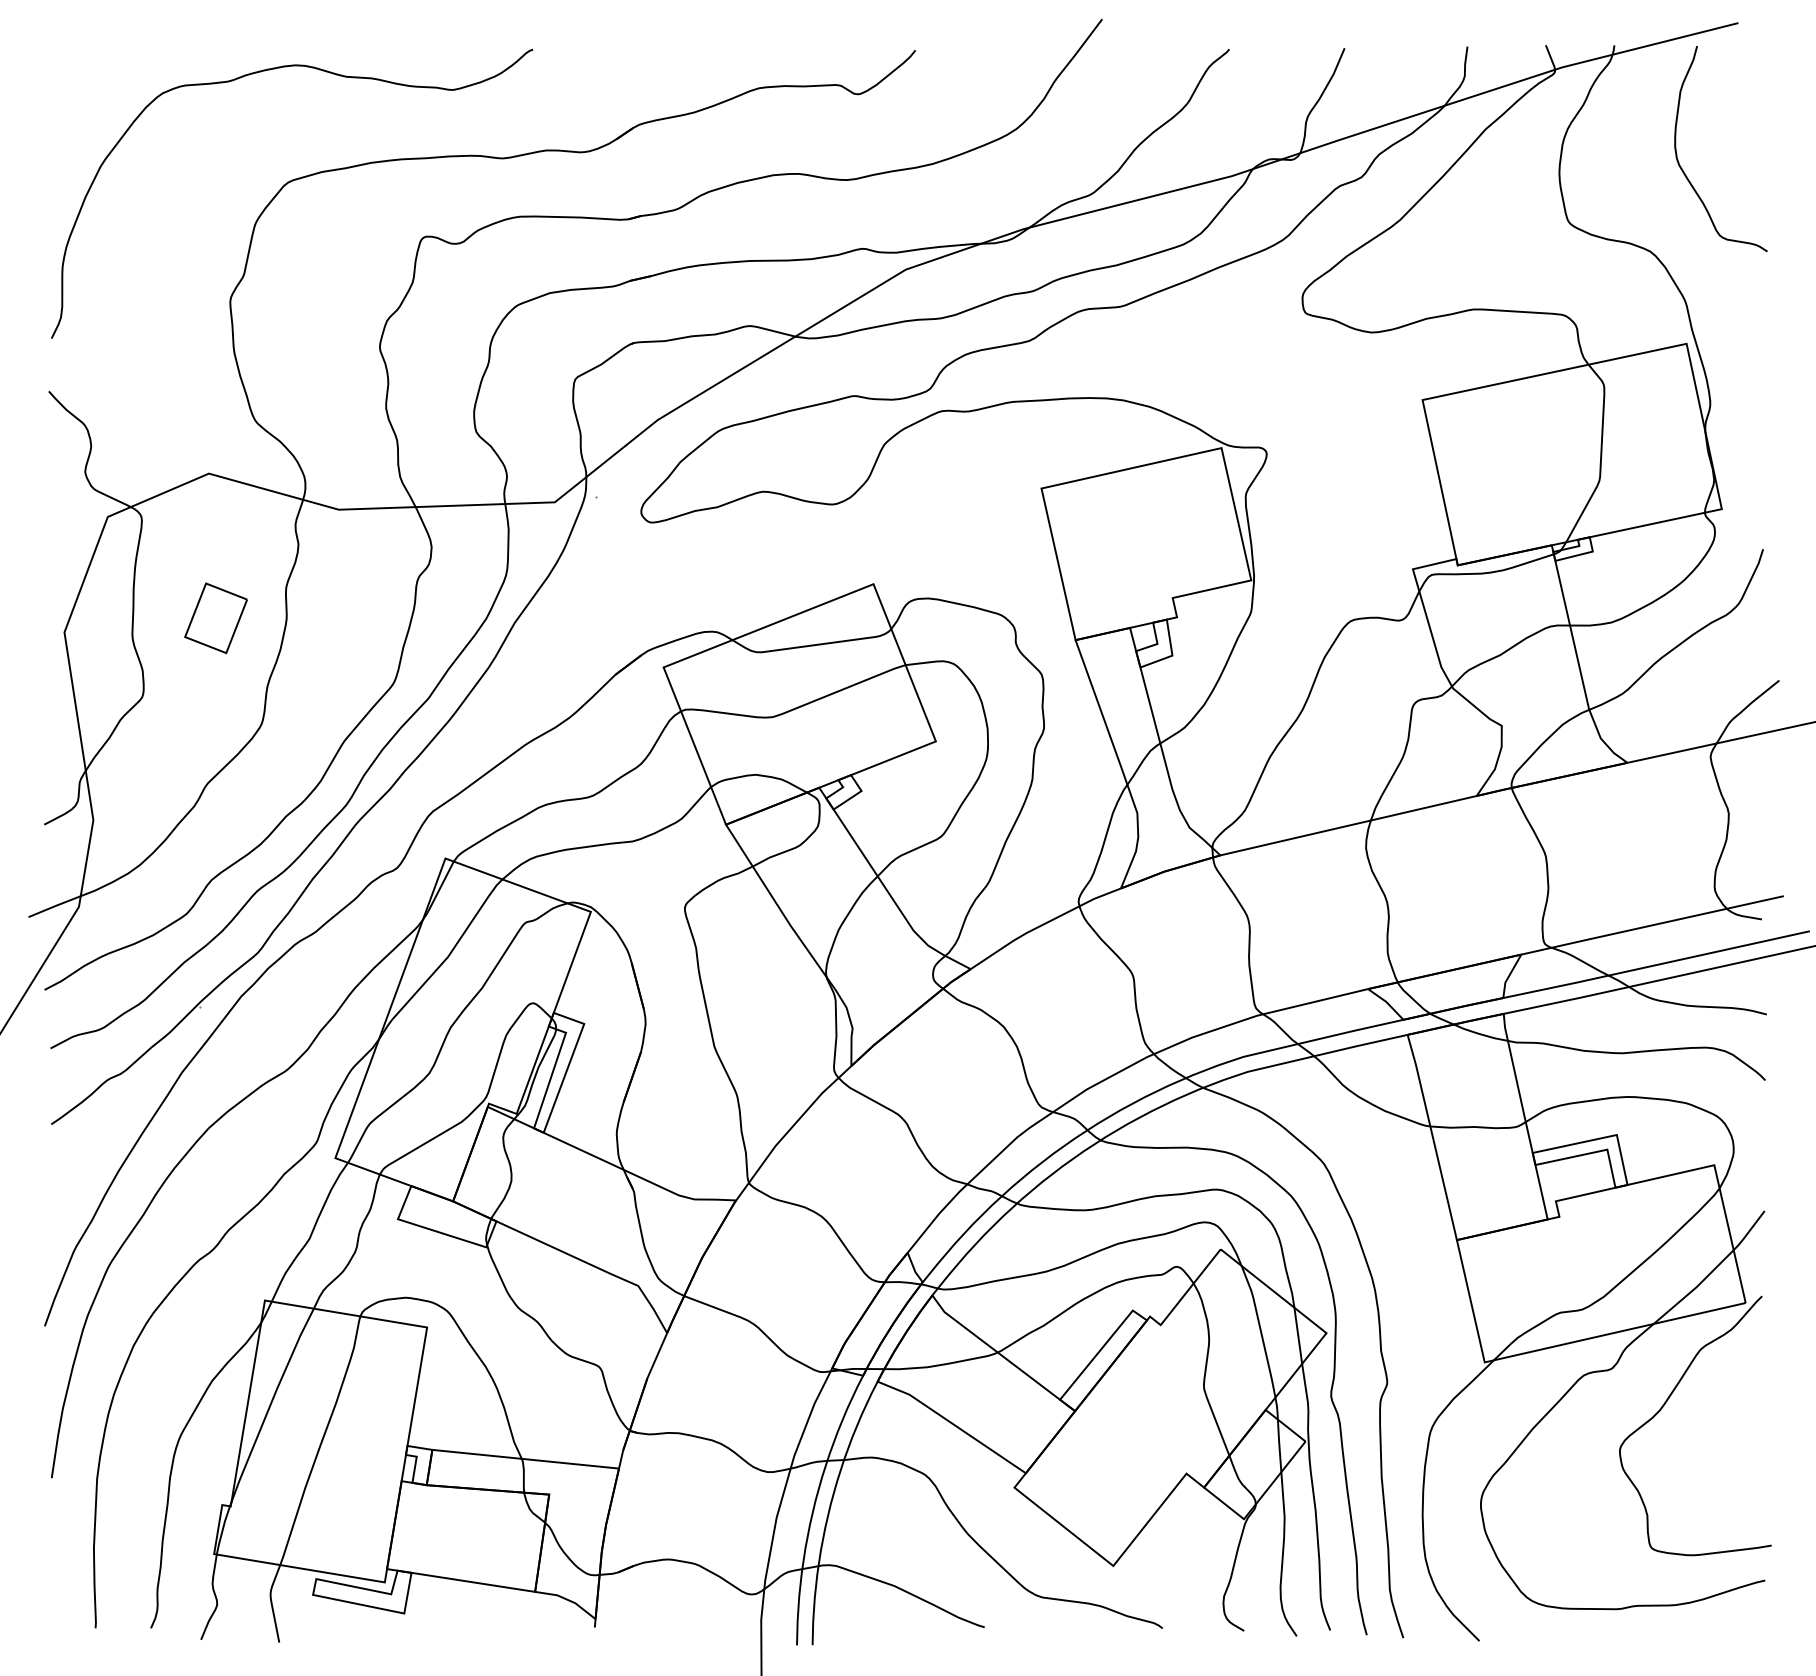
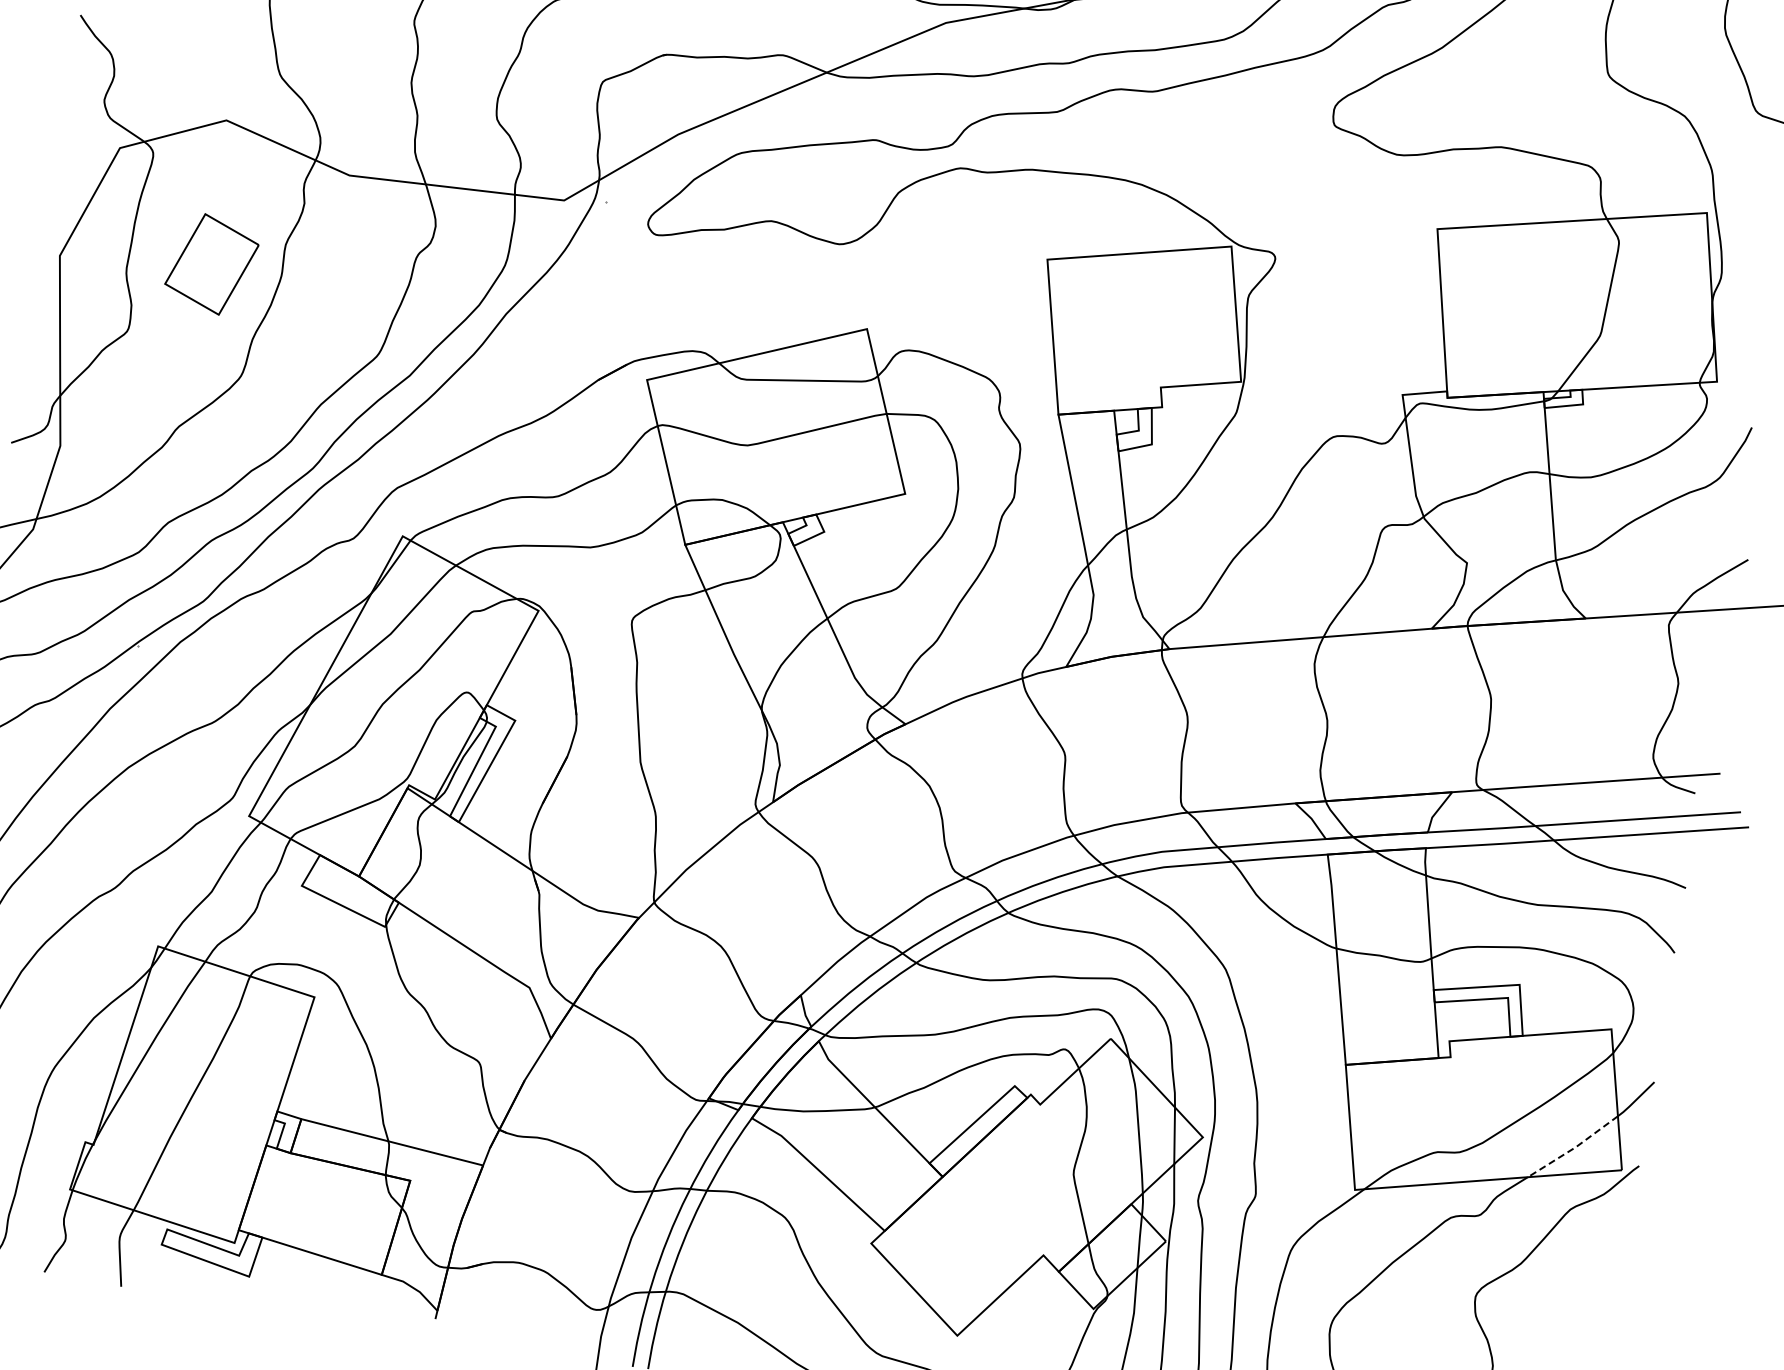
part: (215, 618) -> (211, 264), size x1.4
line: (1695, 1288) -> (1574, 1148), solid -> dashed

